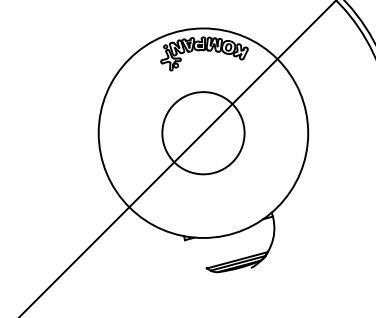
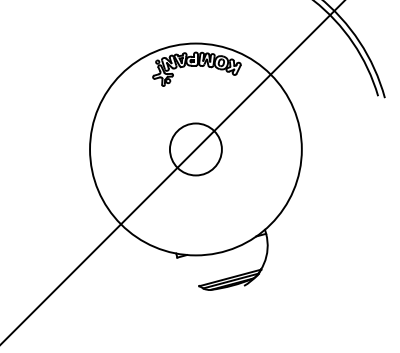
circle: (203, 133) -> (195, 149), size x0.62

